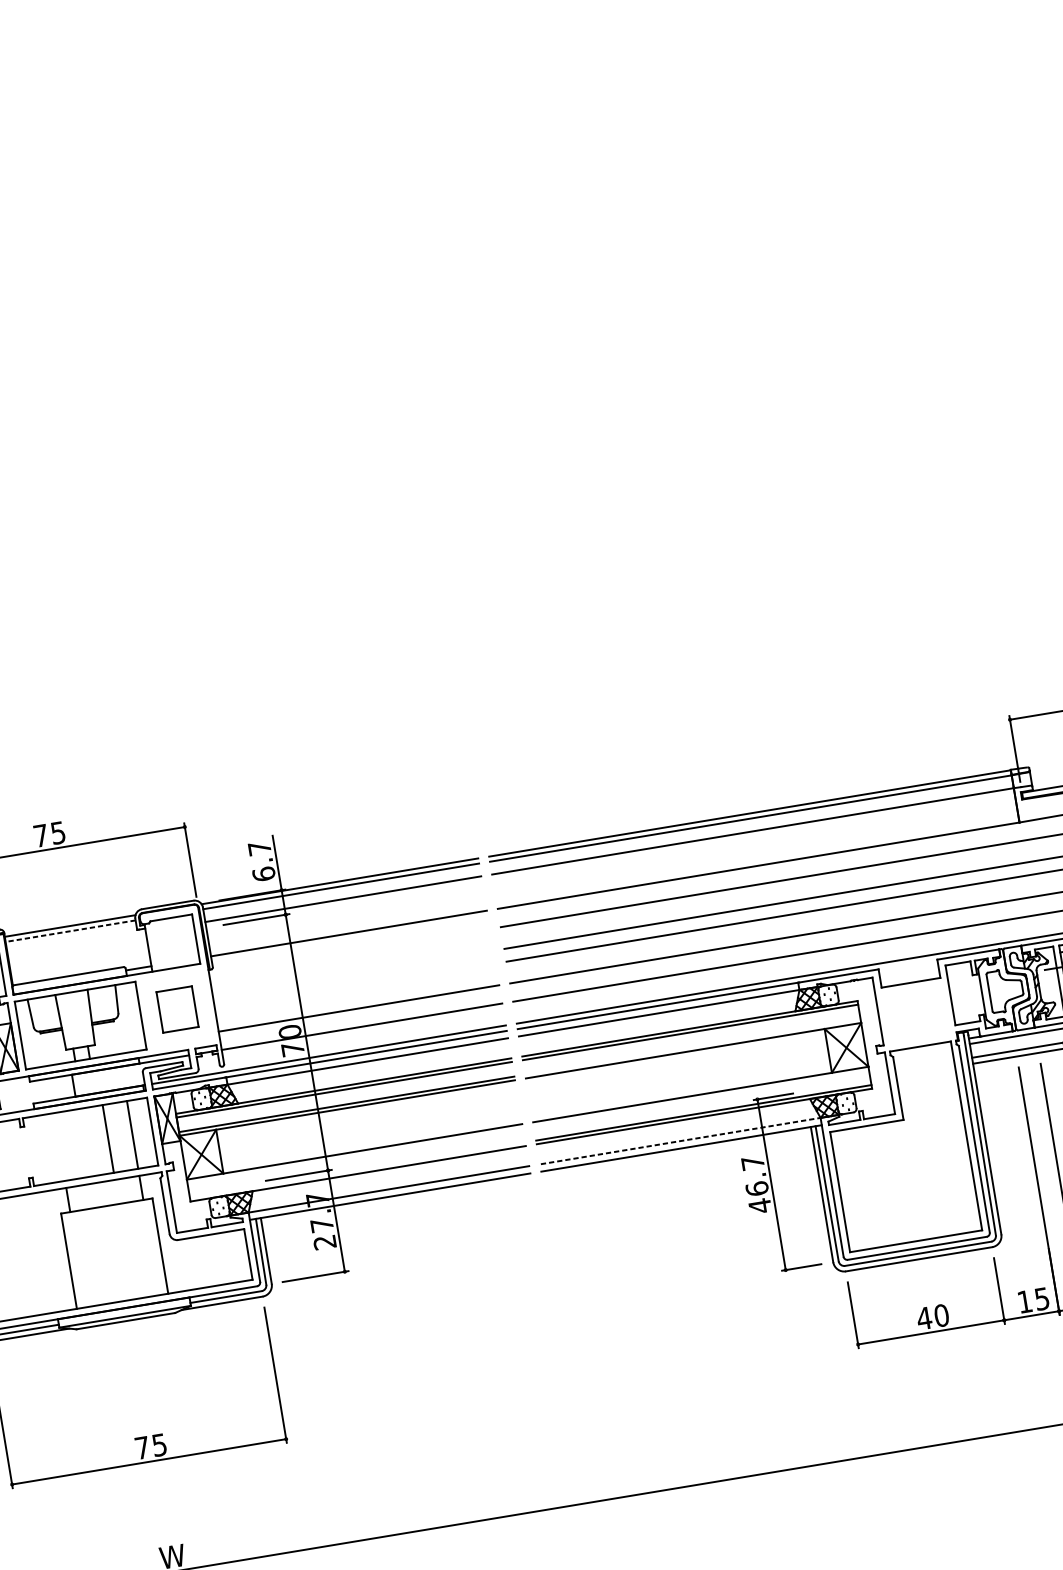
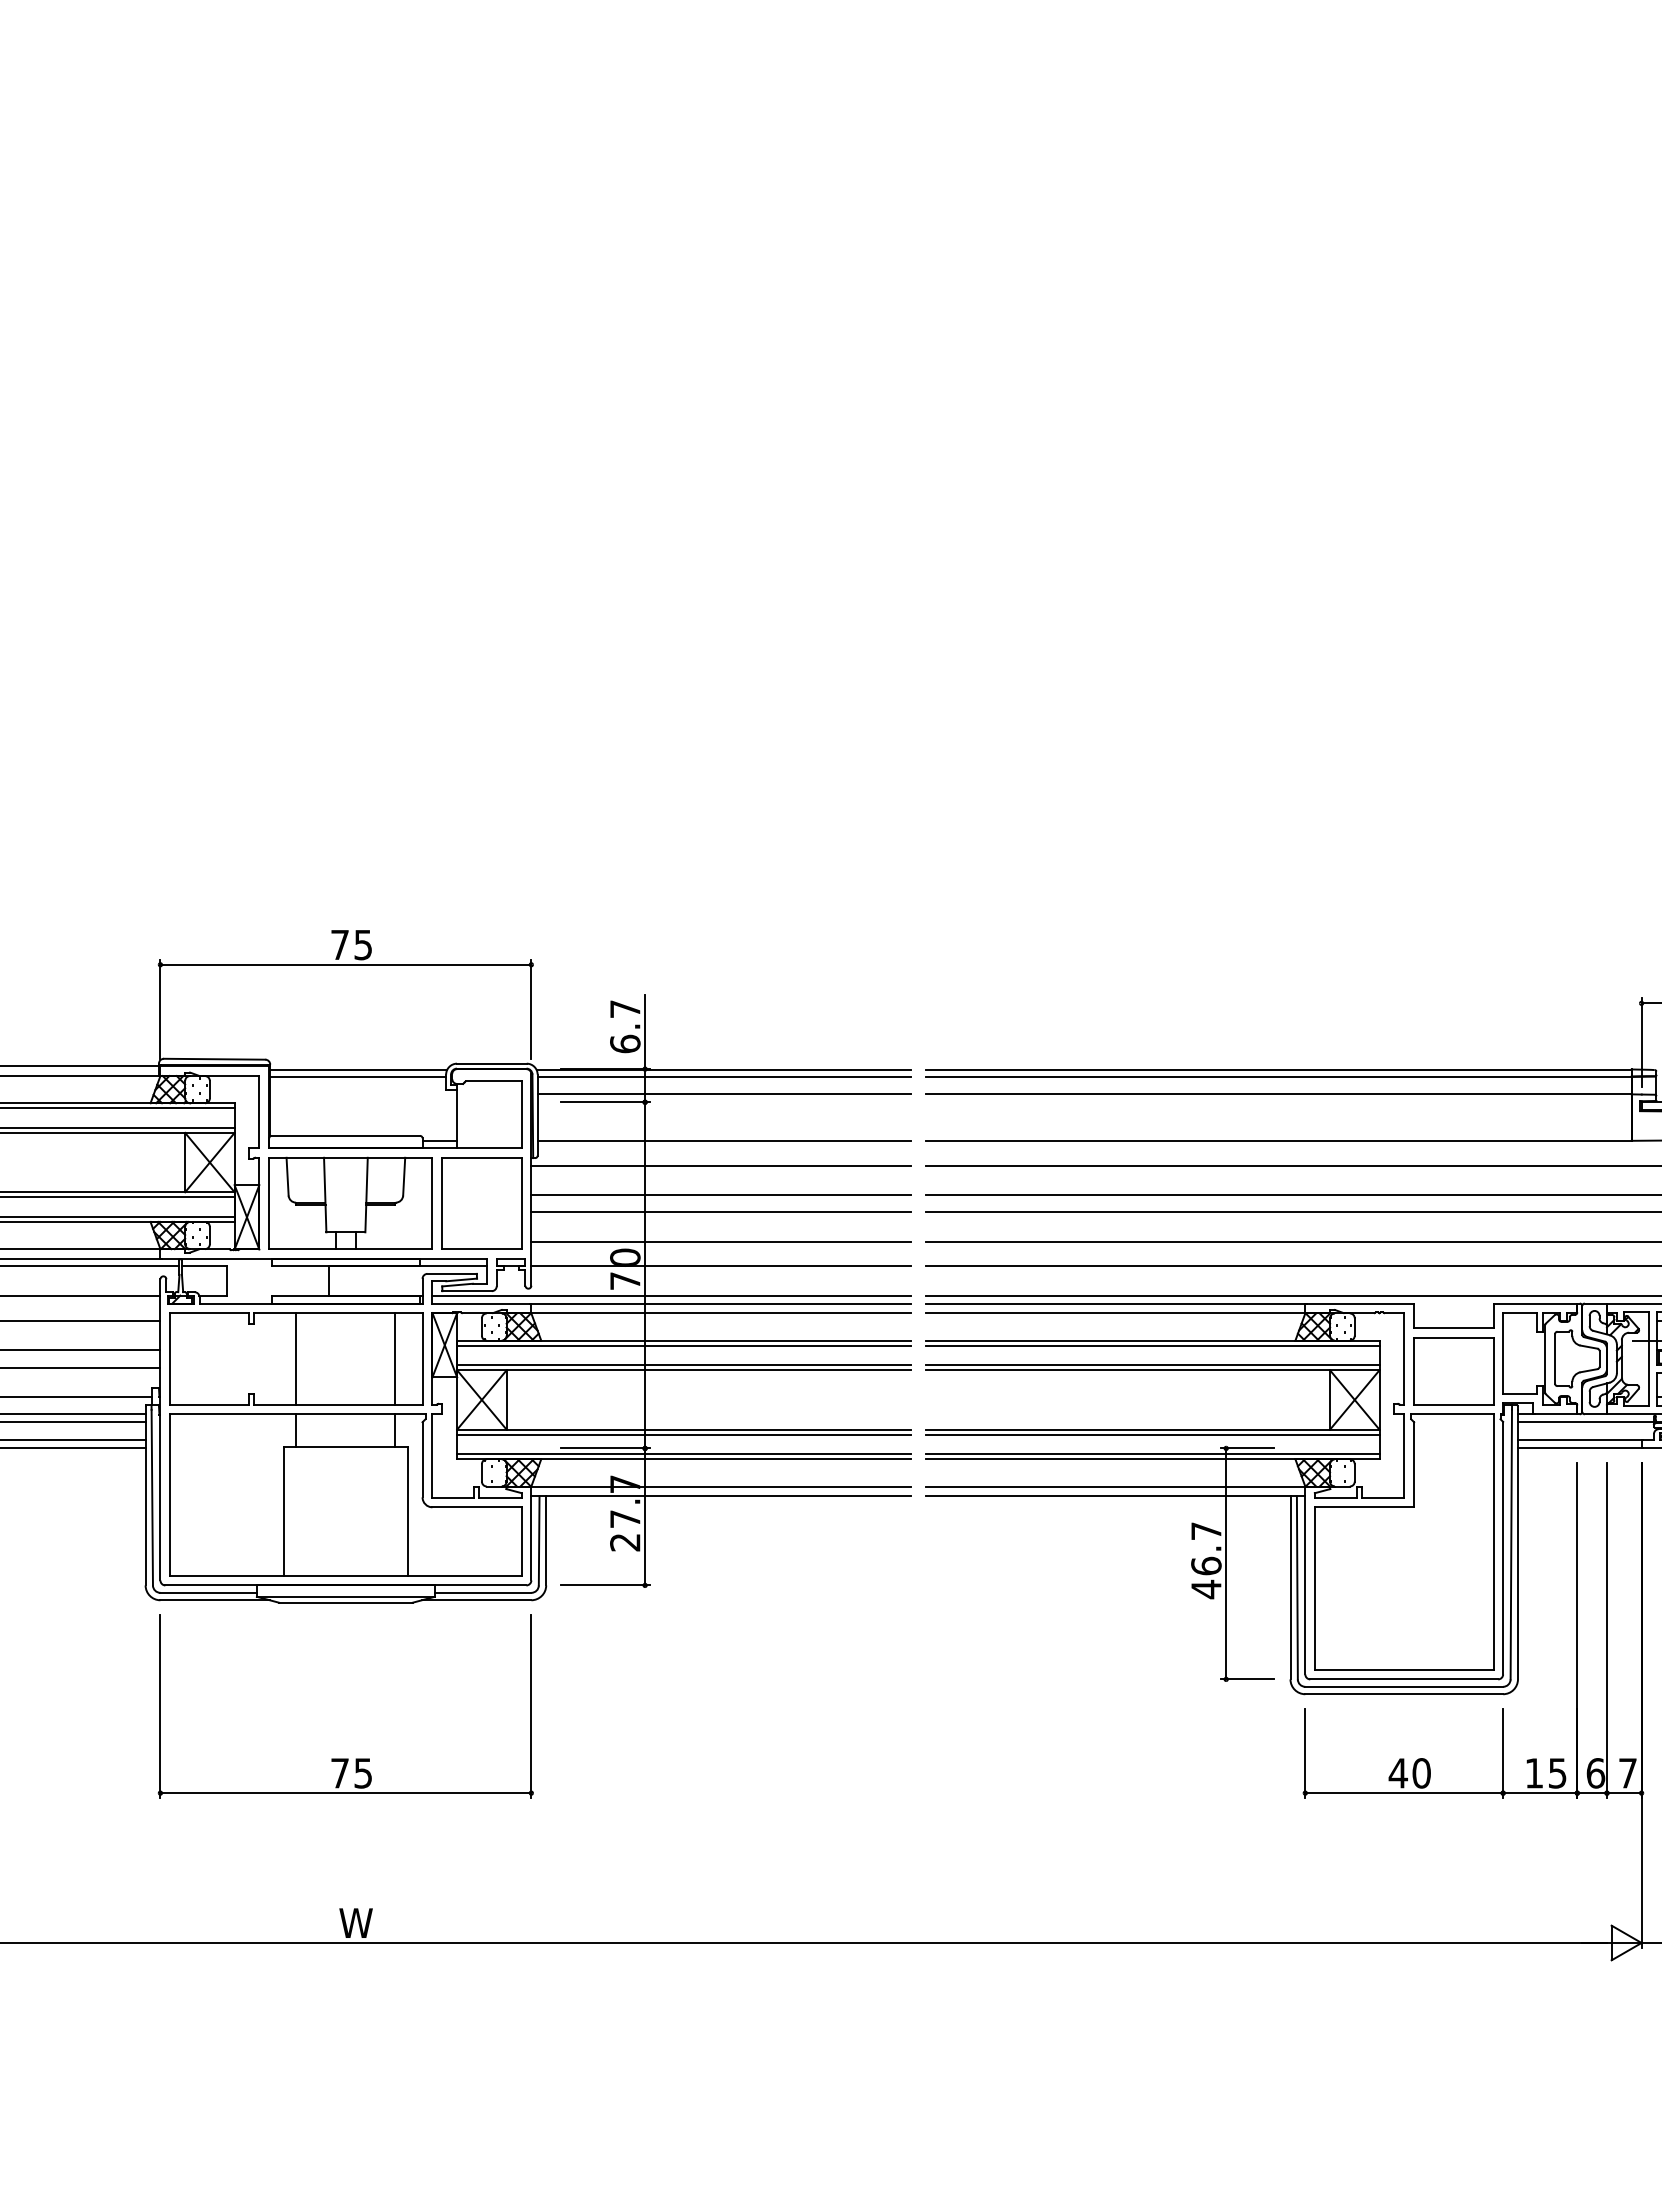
line: (70, 931) -> (358, 1077), dashed -> solid
line: (349, 952) -> (720, 1165), added
line: (352, 973) -> (720, 1194), added
line: (354, 986) -> (720, 1212), added
part: (177, 1009) -> (481, 1203), size x1.67
part: (916, 1014) -> (1453, 1371), added
line: (692, 1047) -> (1152, 1365), added
line: (701, 1098) -> (1152, 1434), added
line: (108, 1138) -> (296, 1358), moved
line: (681, 1140) -> (1116, 1486), dashed -> solid
line: (354, 1155) -> (683, 1434), added
line: (357, 1170) -> (683, 1454), added

